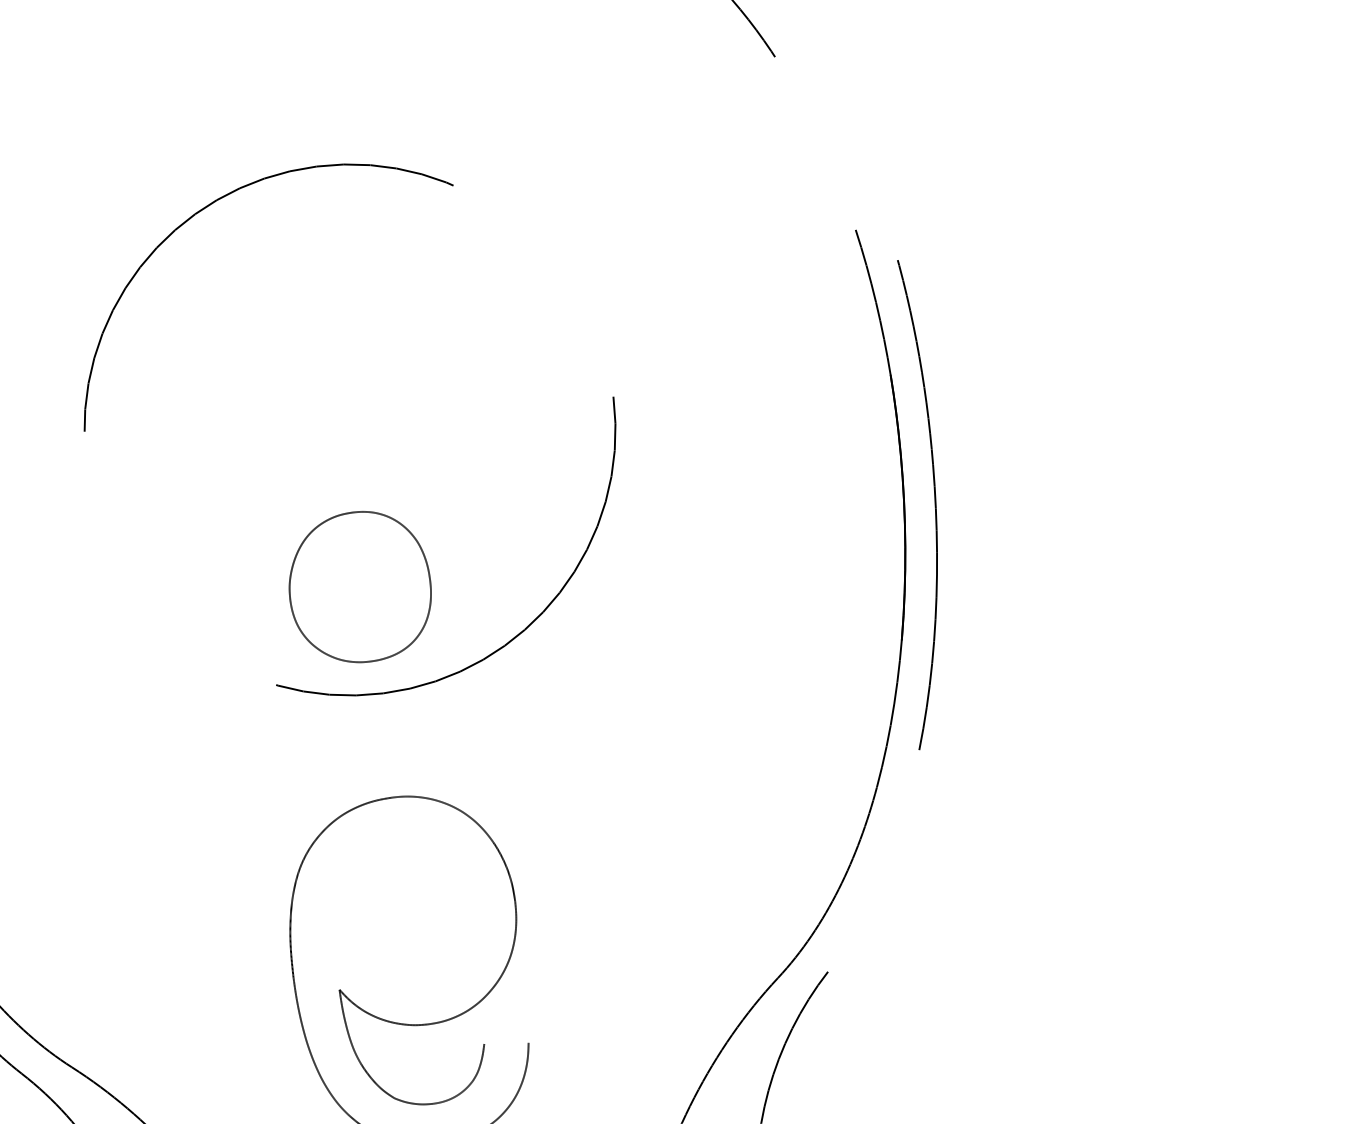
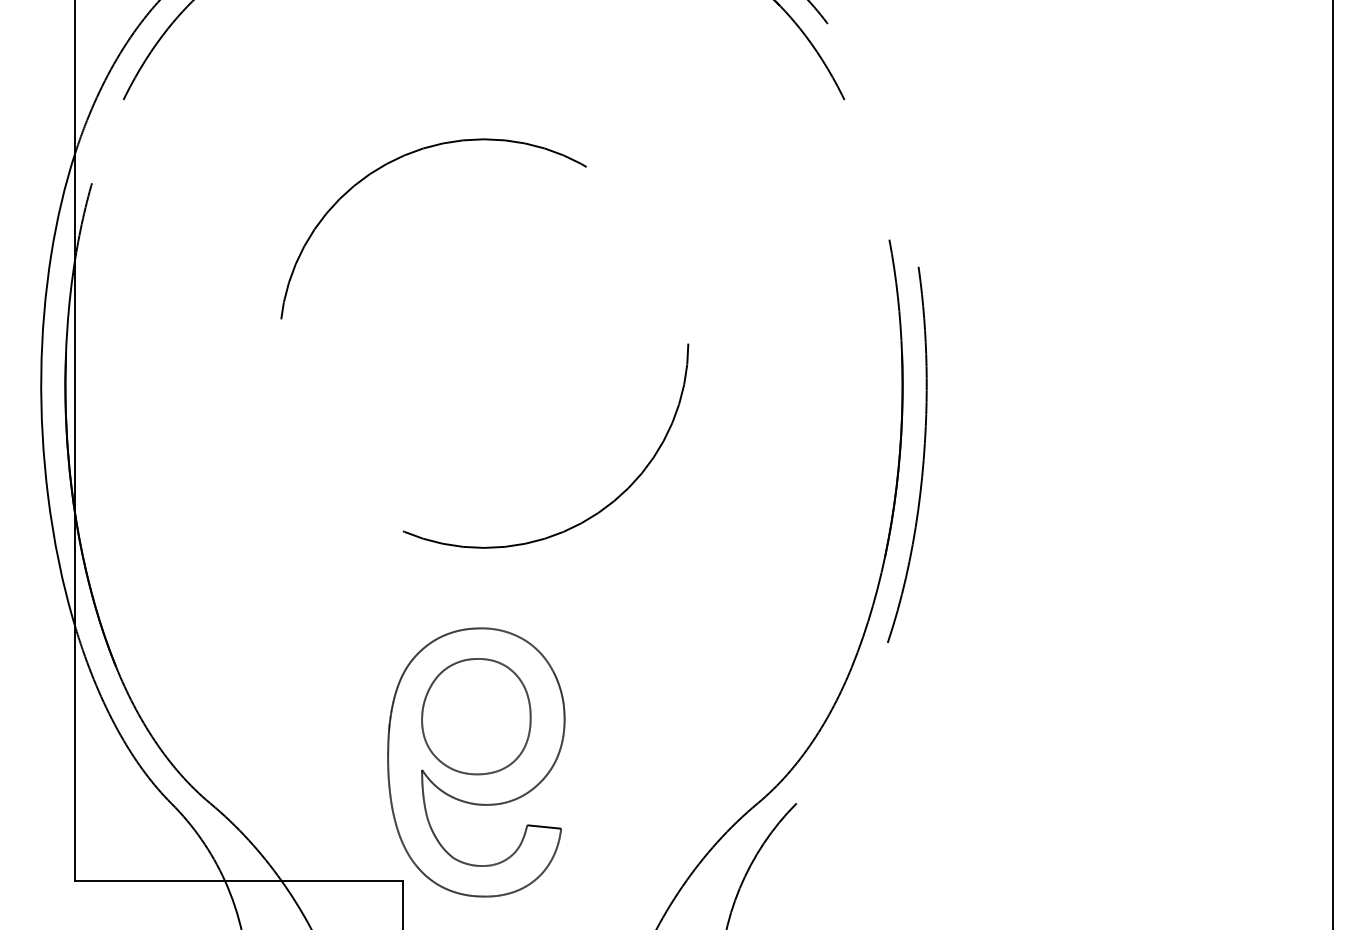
part: (359, 587) -> (476, 716), moved
line: (506, 1042) -> (544, 826), added

